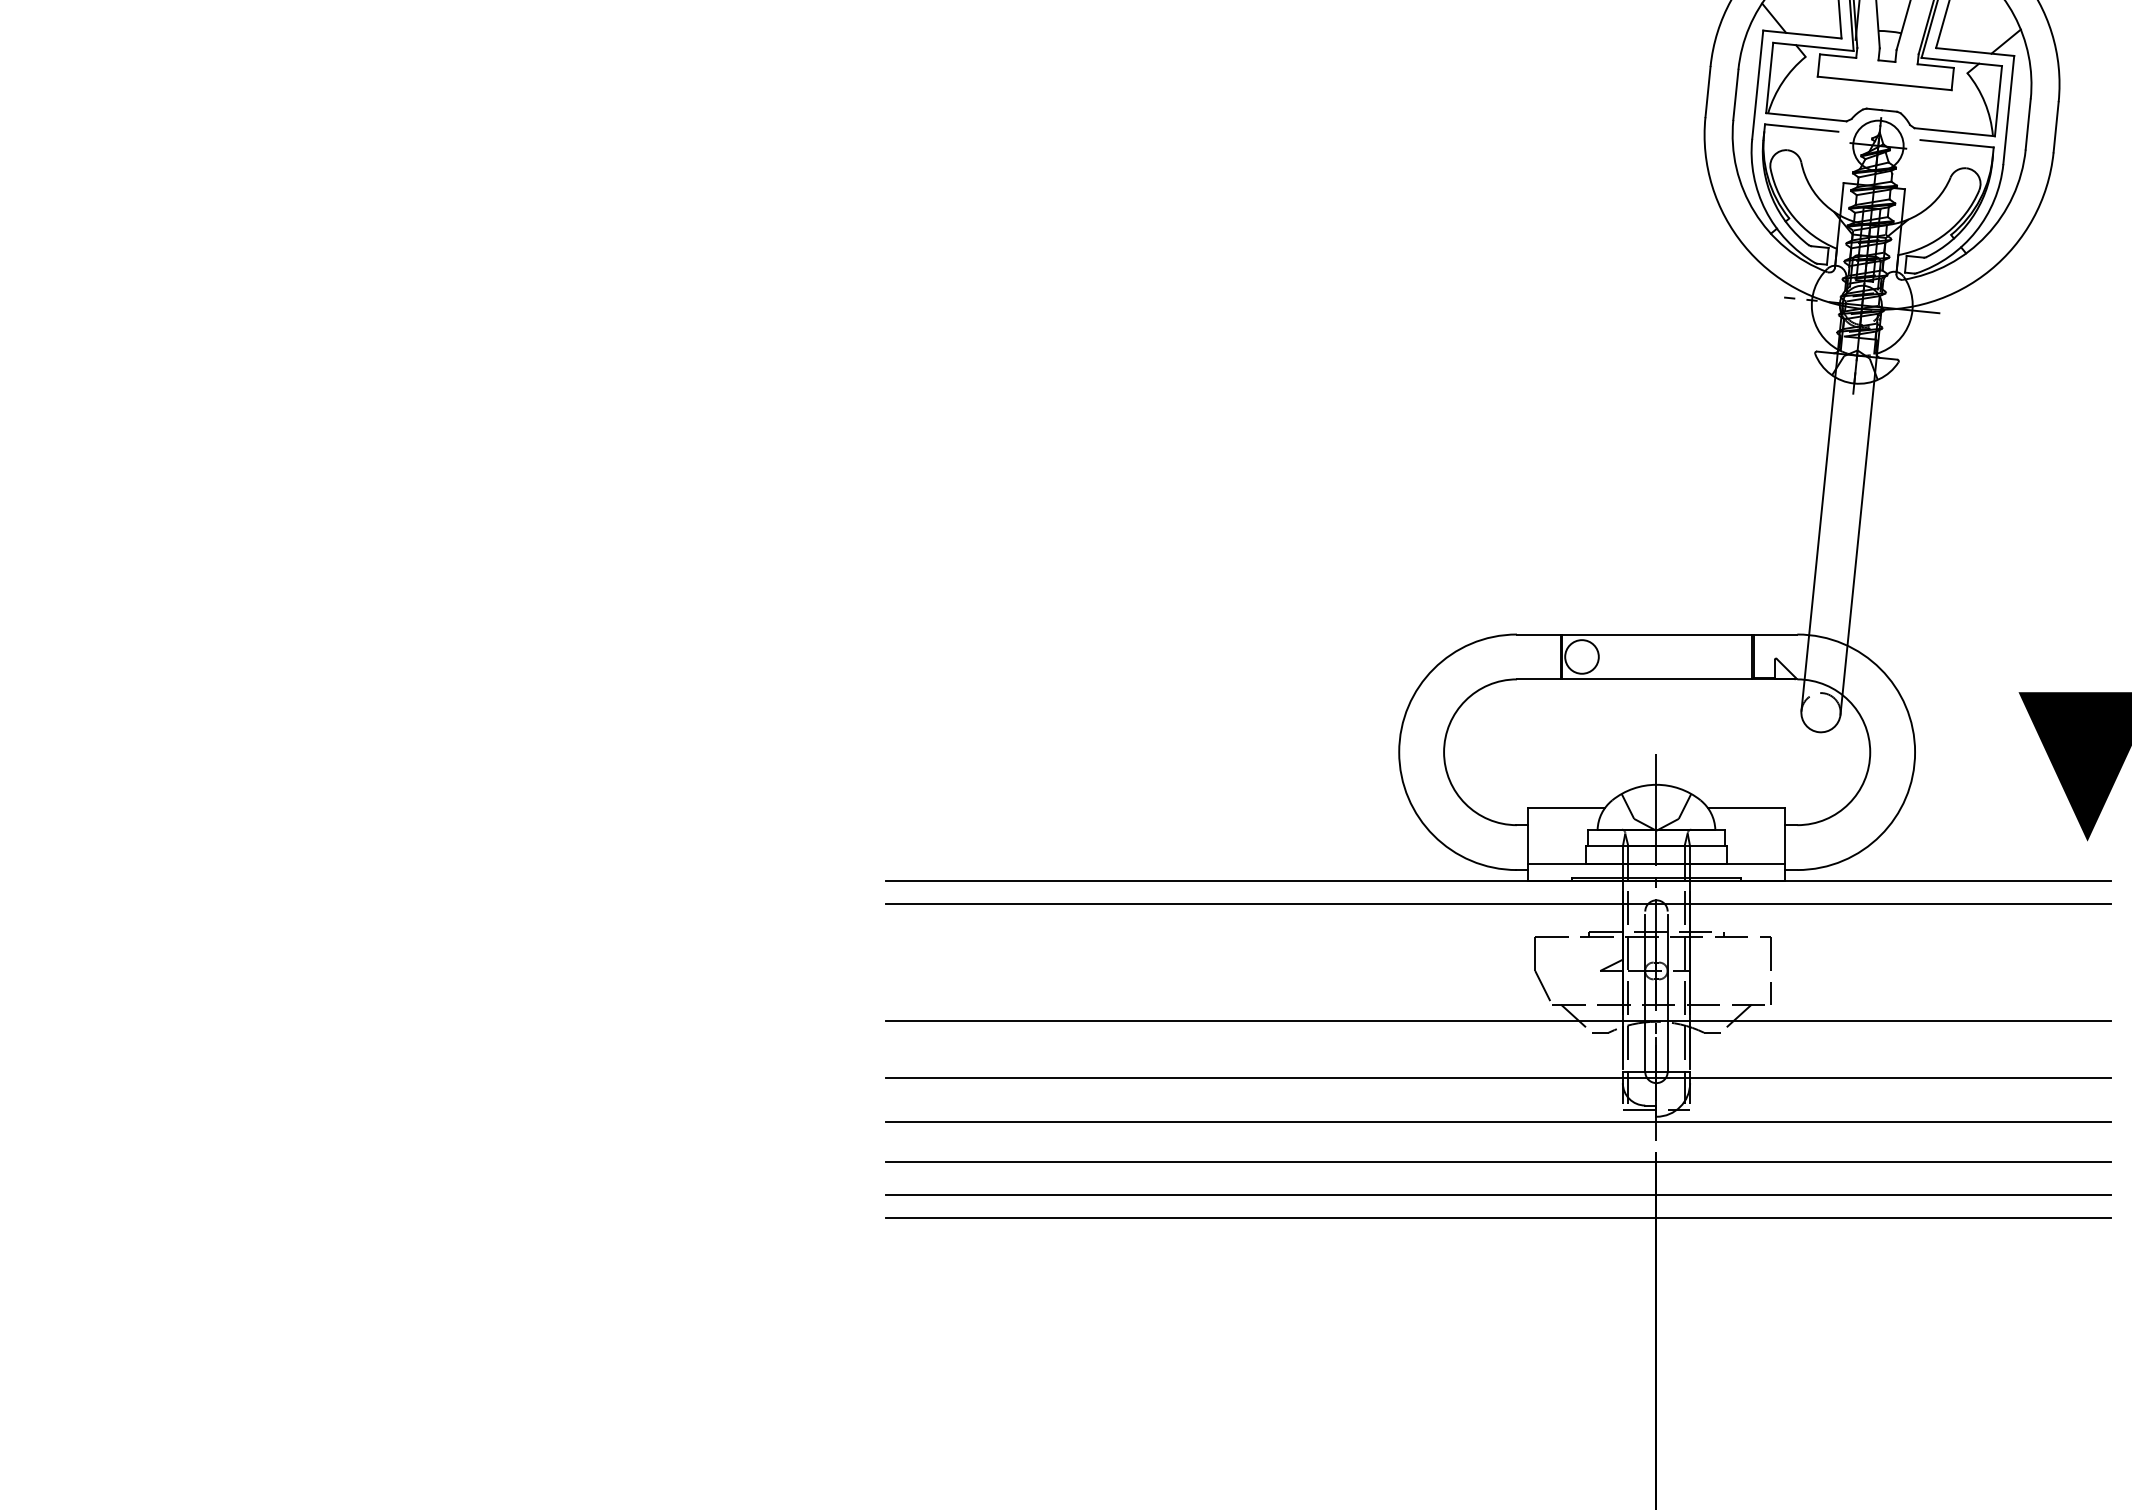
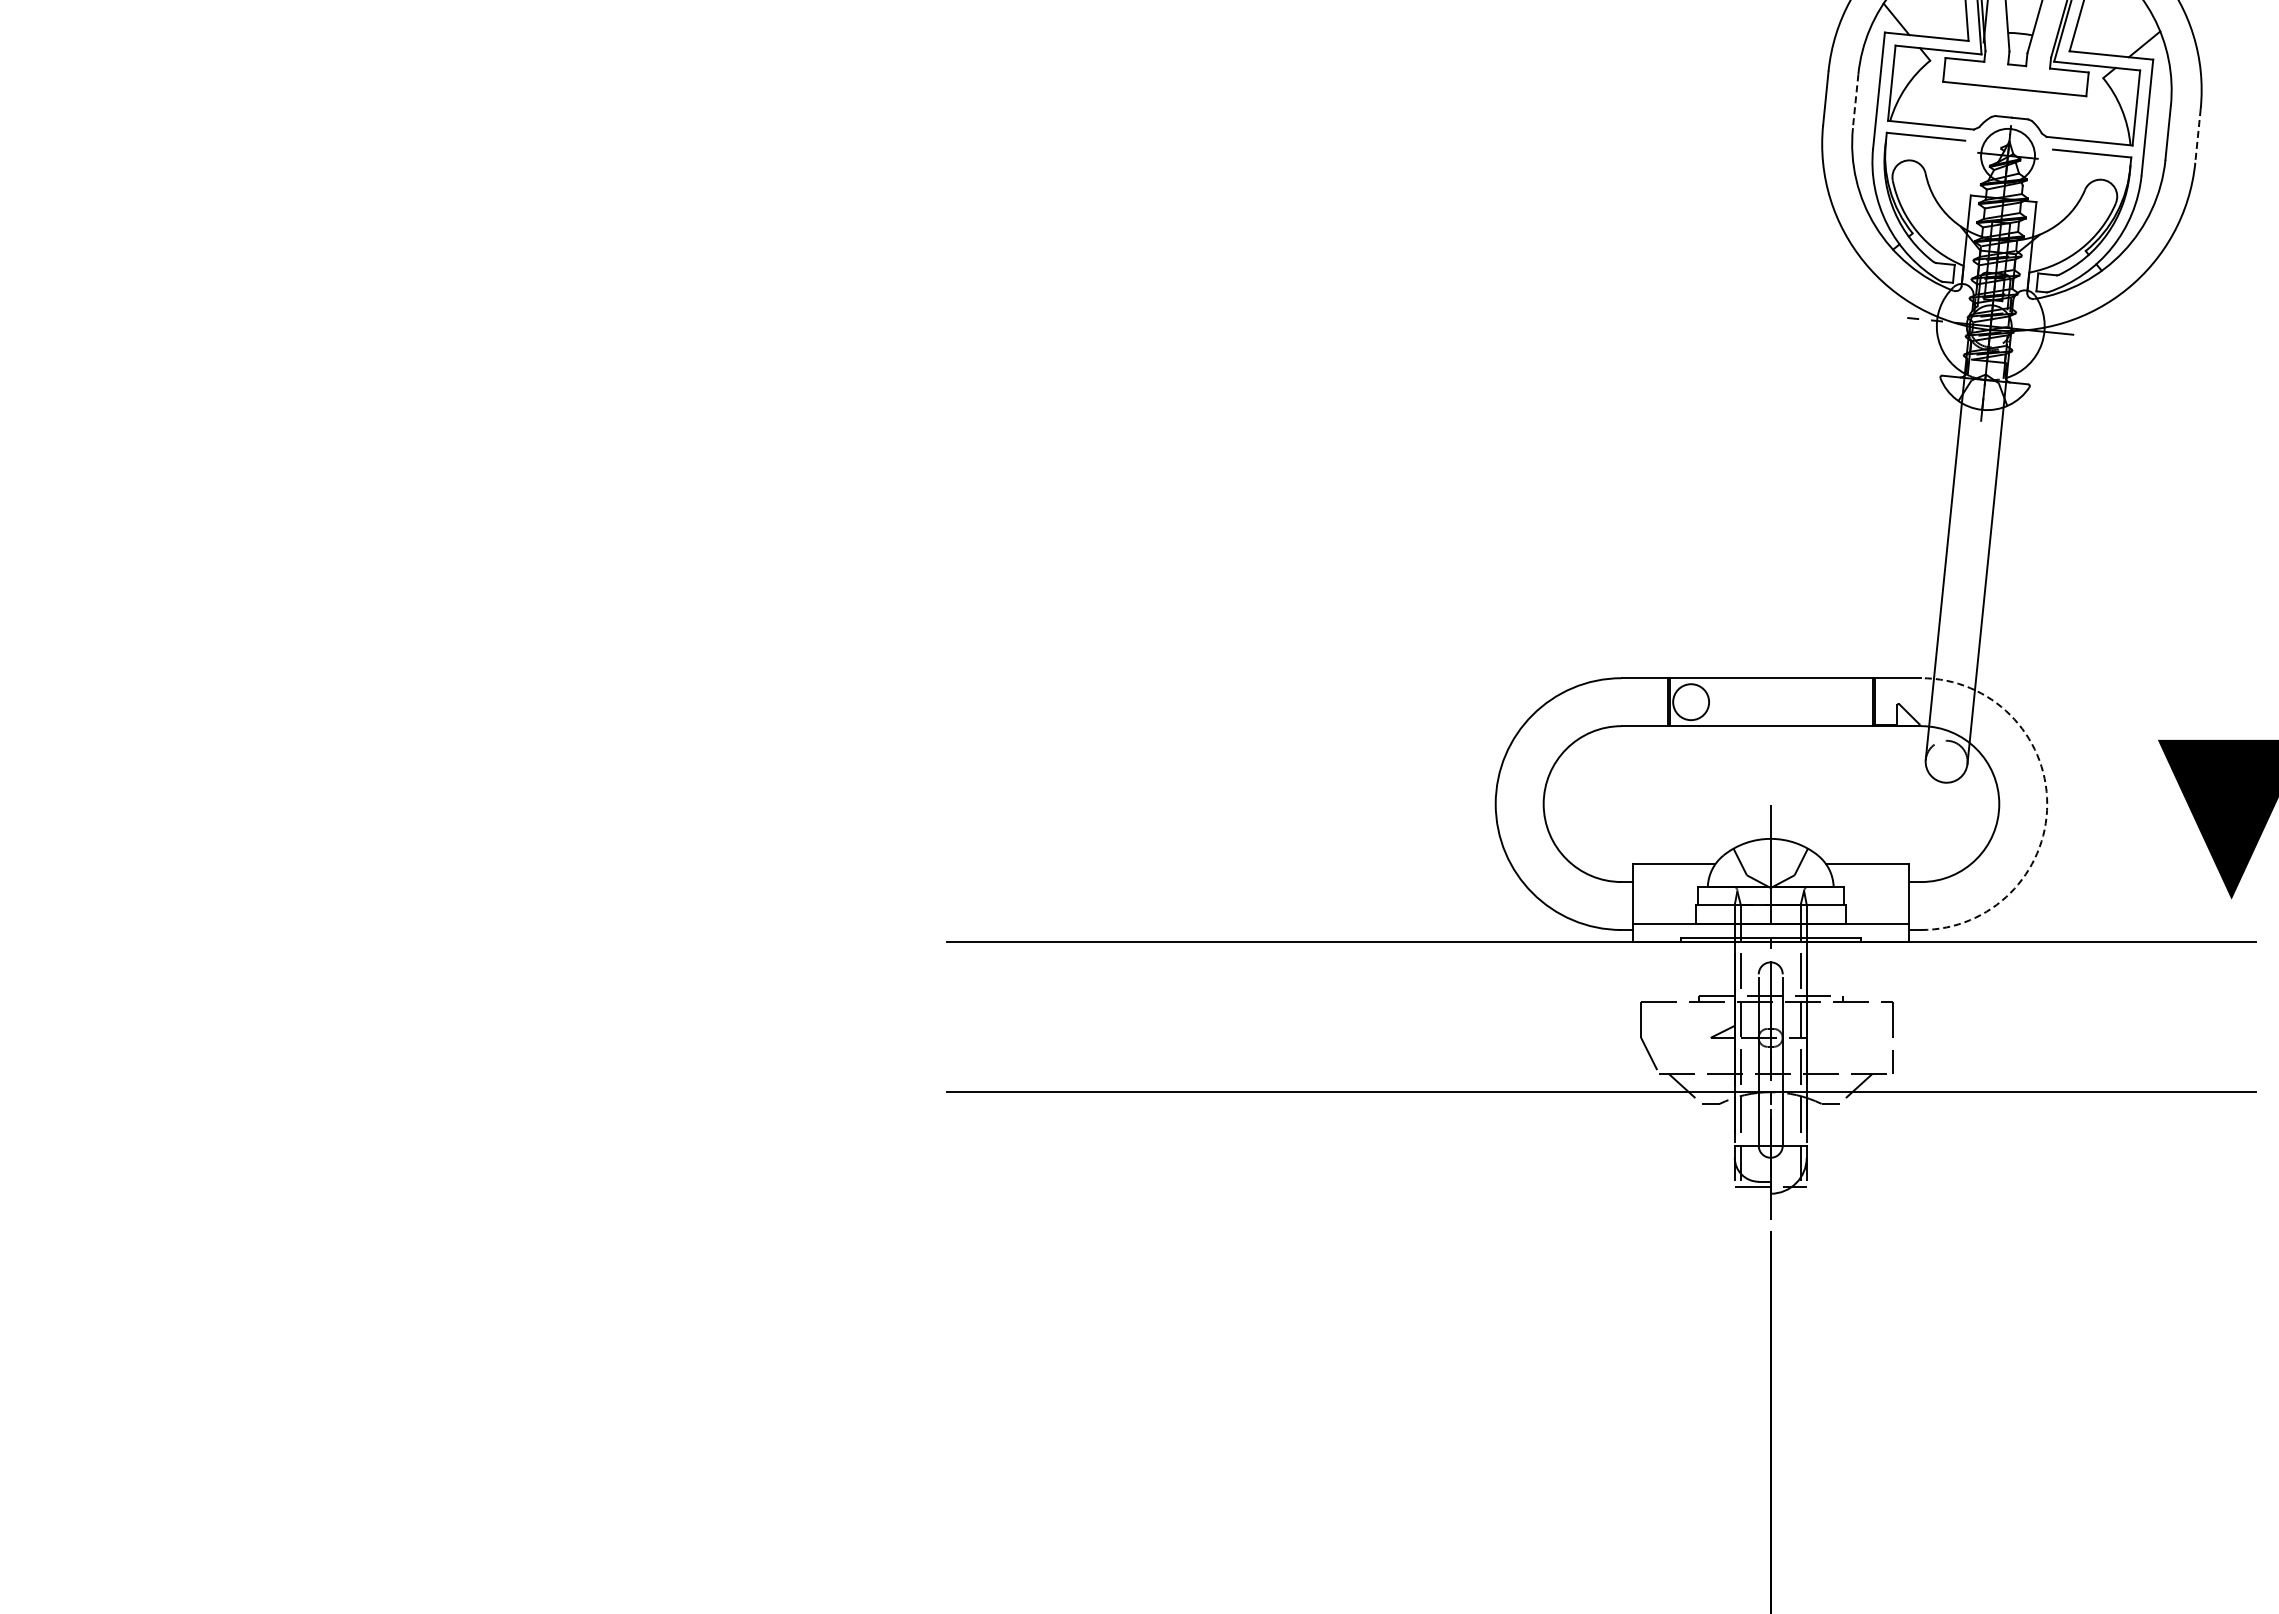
line: (1735, 95) -> (1855, 101), solid -> dashed
line: (2056, 126) -> (2198, 135), solid -> dashed
arc: (1915, 752) -> (2047, 804), solid -> dashed
line: (1498, 903) -> (1601, 965), removed
line: (1498, 1077) -> (1601, 1151), removed
line: (1498, 1122) -> (1601, 1199), removed
line: (1498, 1161) -> (1601, 1241), removed
line: (1498, 1195) -> (1601, 1277), removed
line: (1498, 1217) -> (1601, 1301), removed

